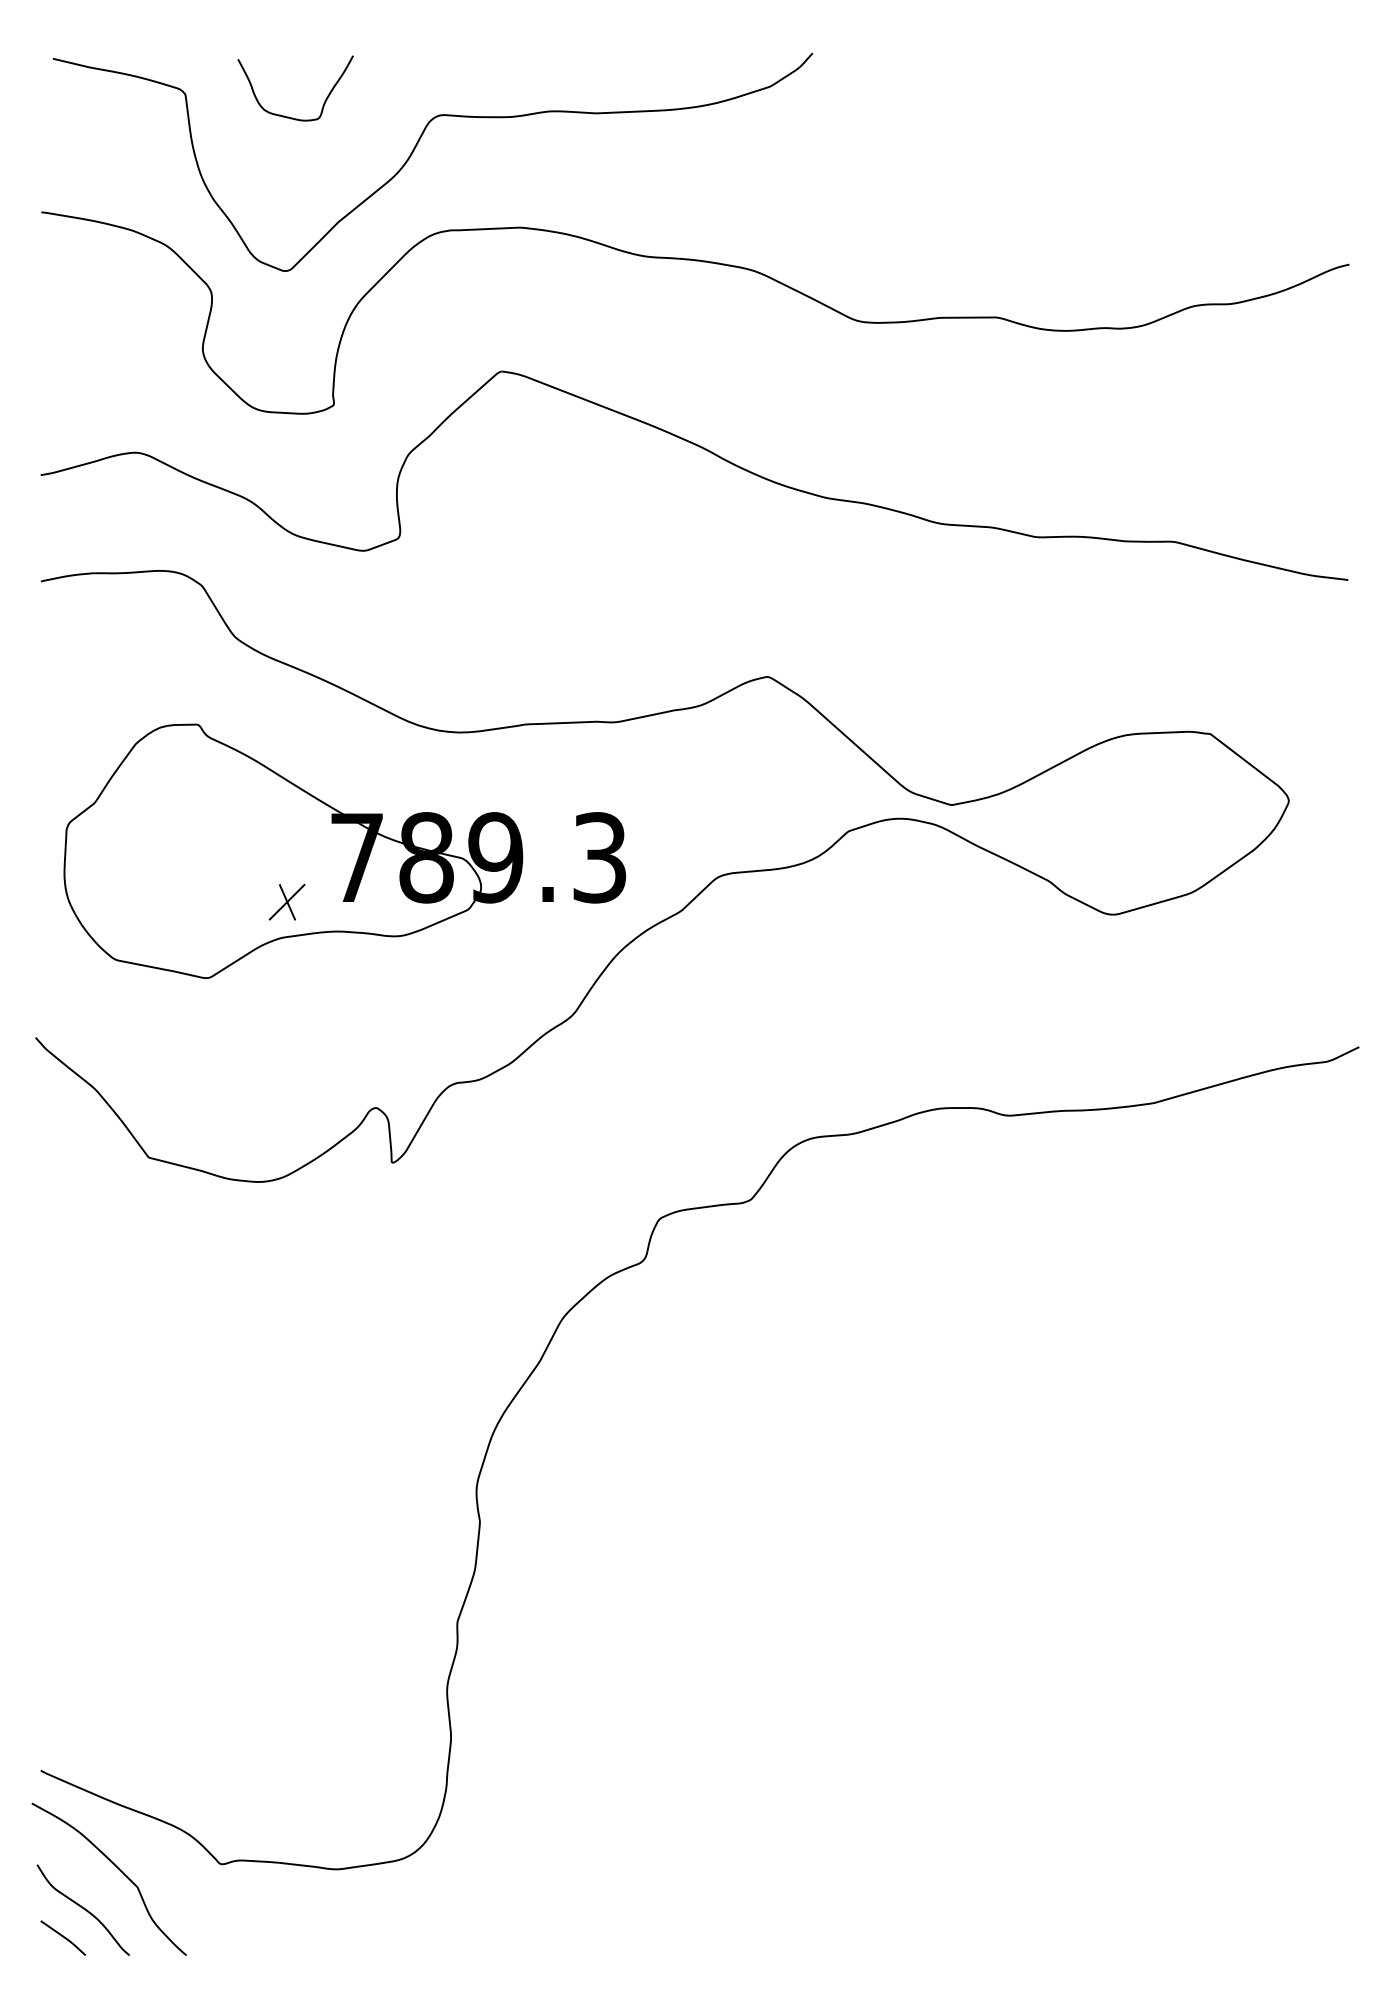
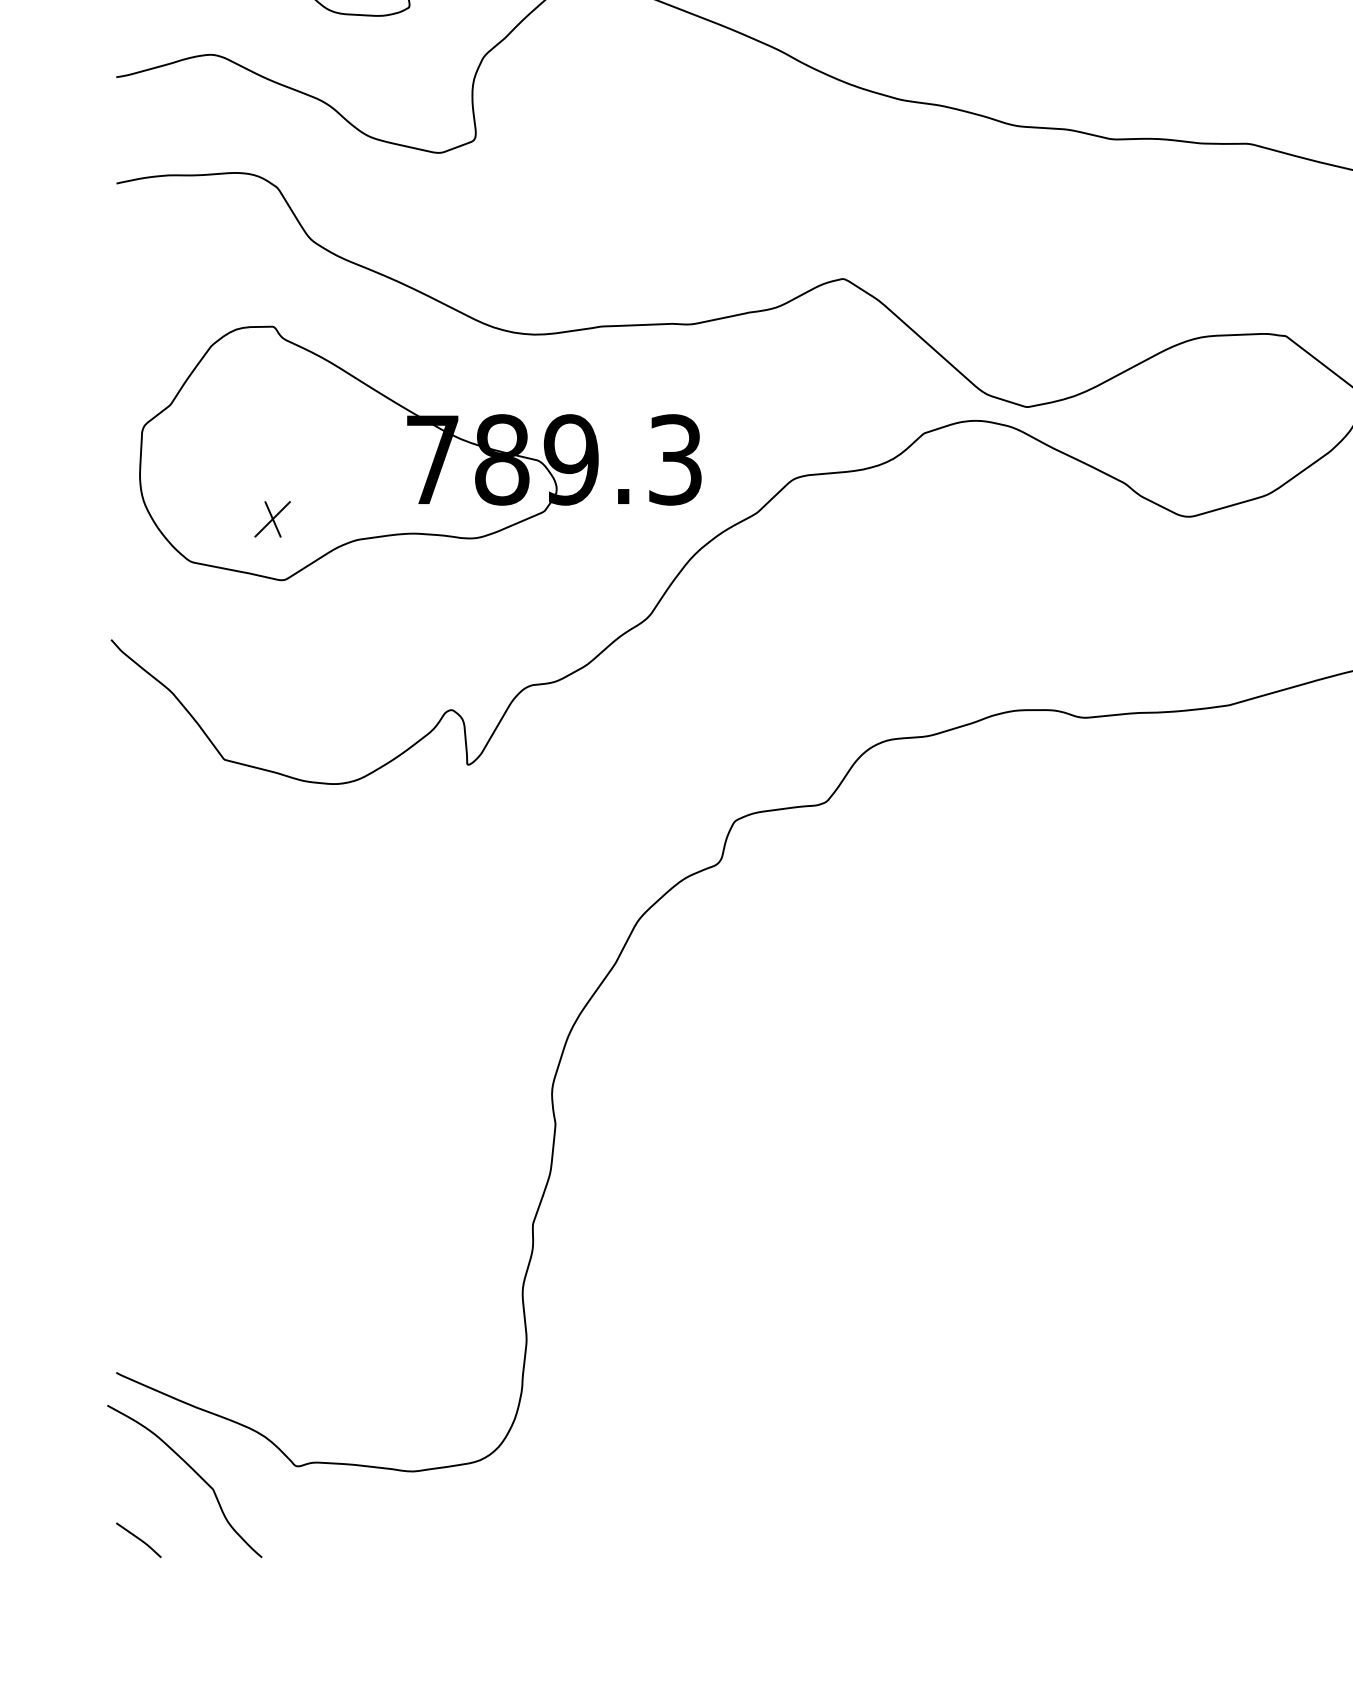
part: (286, 901) -> (272, 518), moved
curve: (82, 1908) -> (158, 1510), removed

